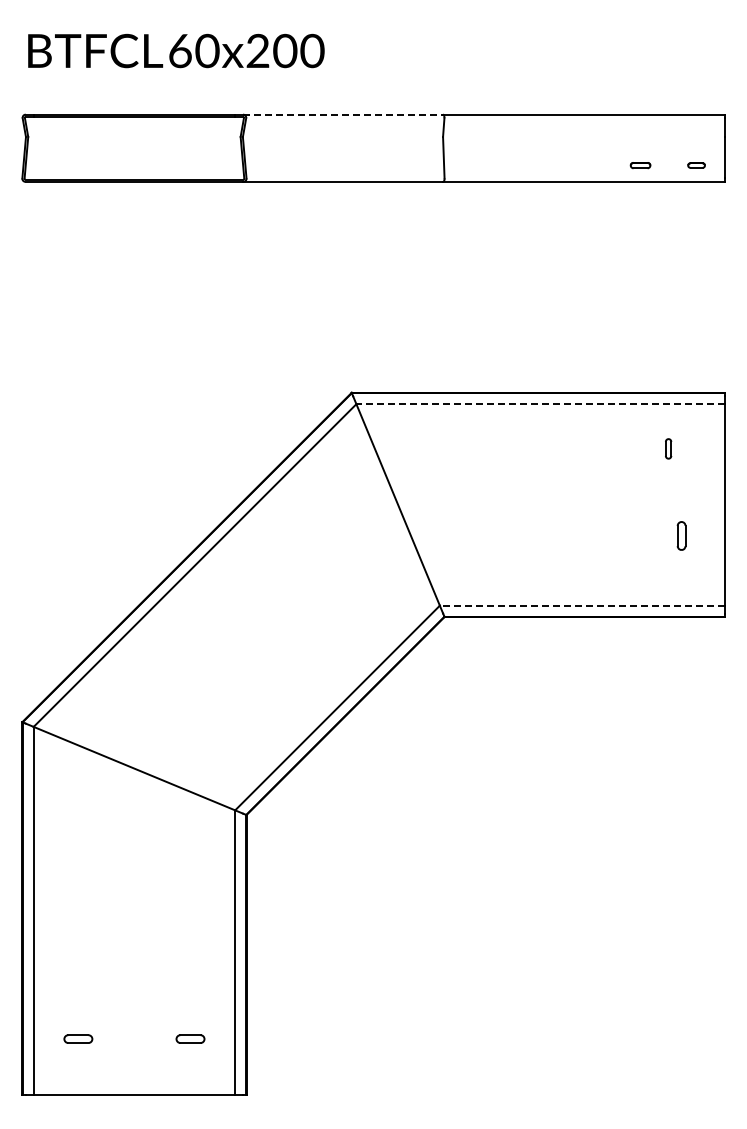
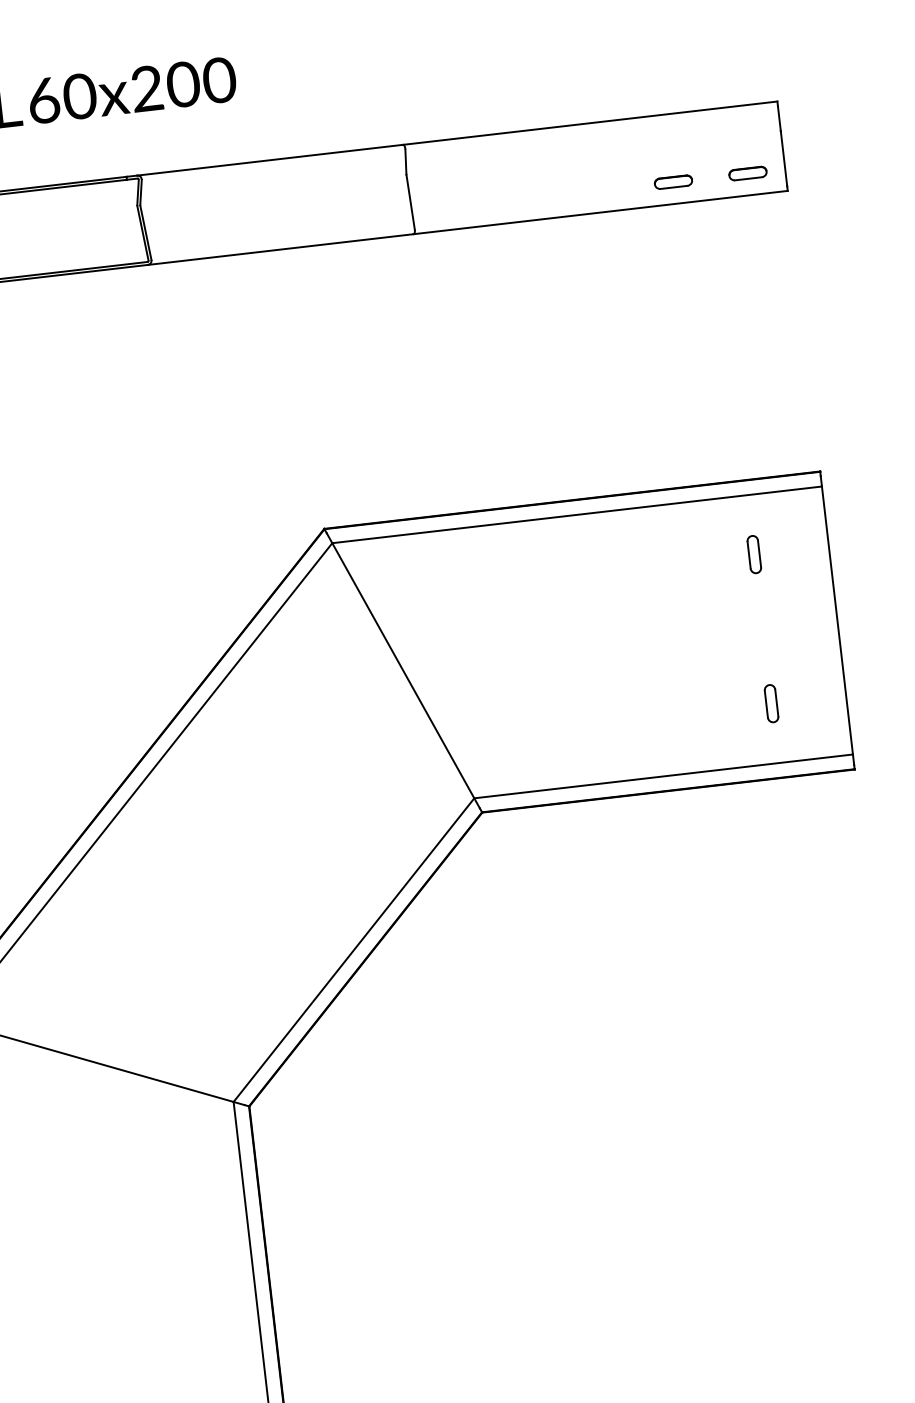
line: (343, 114) -> (270, 159), dashed -> solid
part: (640, 165) -> (673, 182), size x1.43
part: (696, 165) -> (747, 173), size x1.67
line: (540, 404) -> (577, 515), dashed -> solid
part: (668, 448) -> (754, 554), size x1.43
part: (681, 535) -> (771, 703), moved
line: (581, 605) -> (662, 776), dashed -> solid

